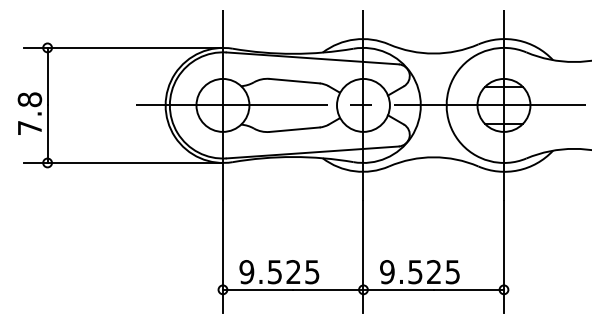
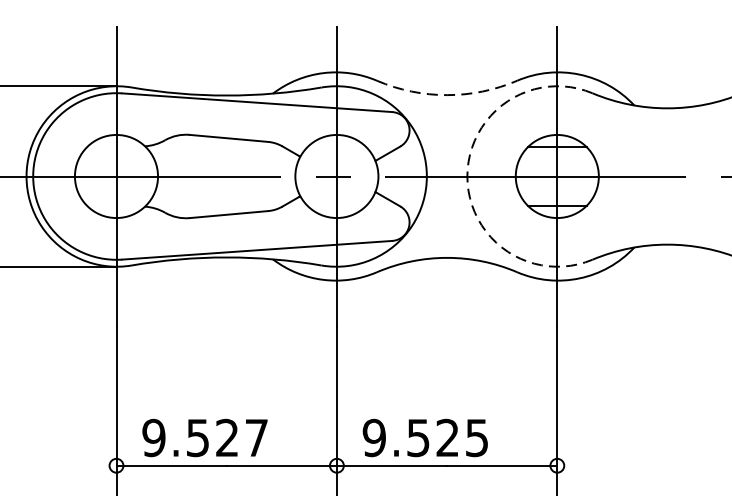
arc: (433, 53) -> (446, 95), solid -> dashed
arc: (446, 105) -> (467, 176), solid -> dashed
text: (312, 272) -> (256, 438), 9.525 -> 9.527

